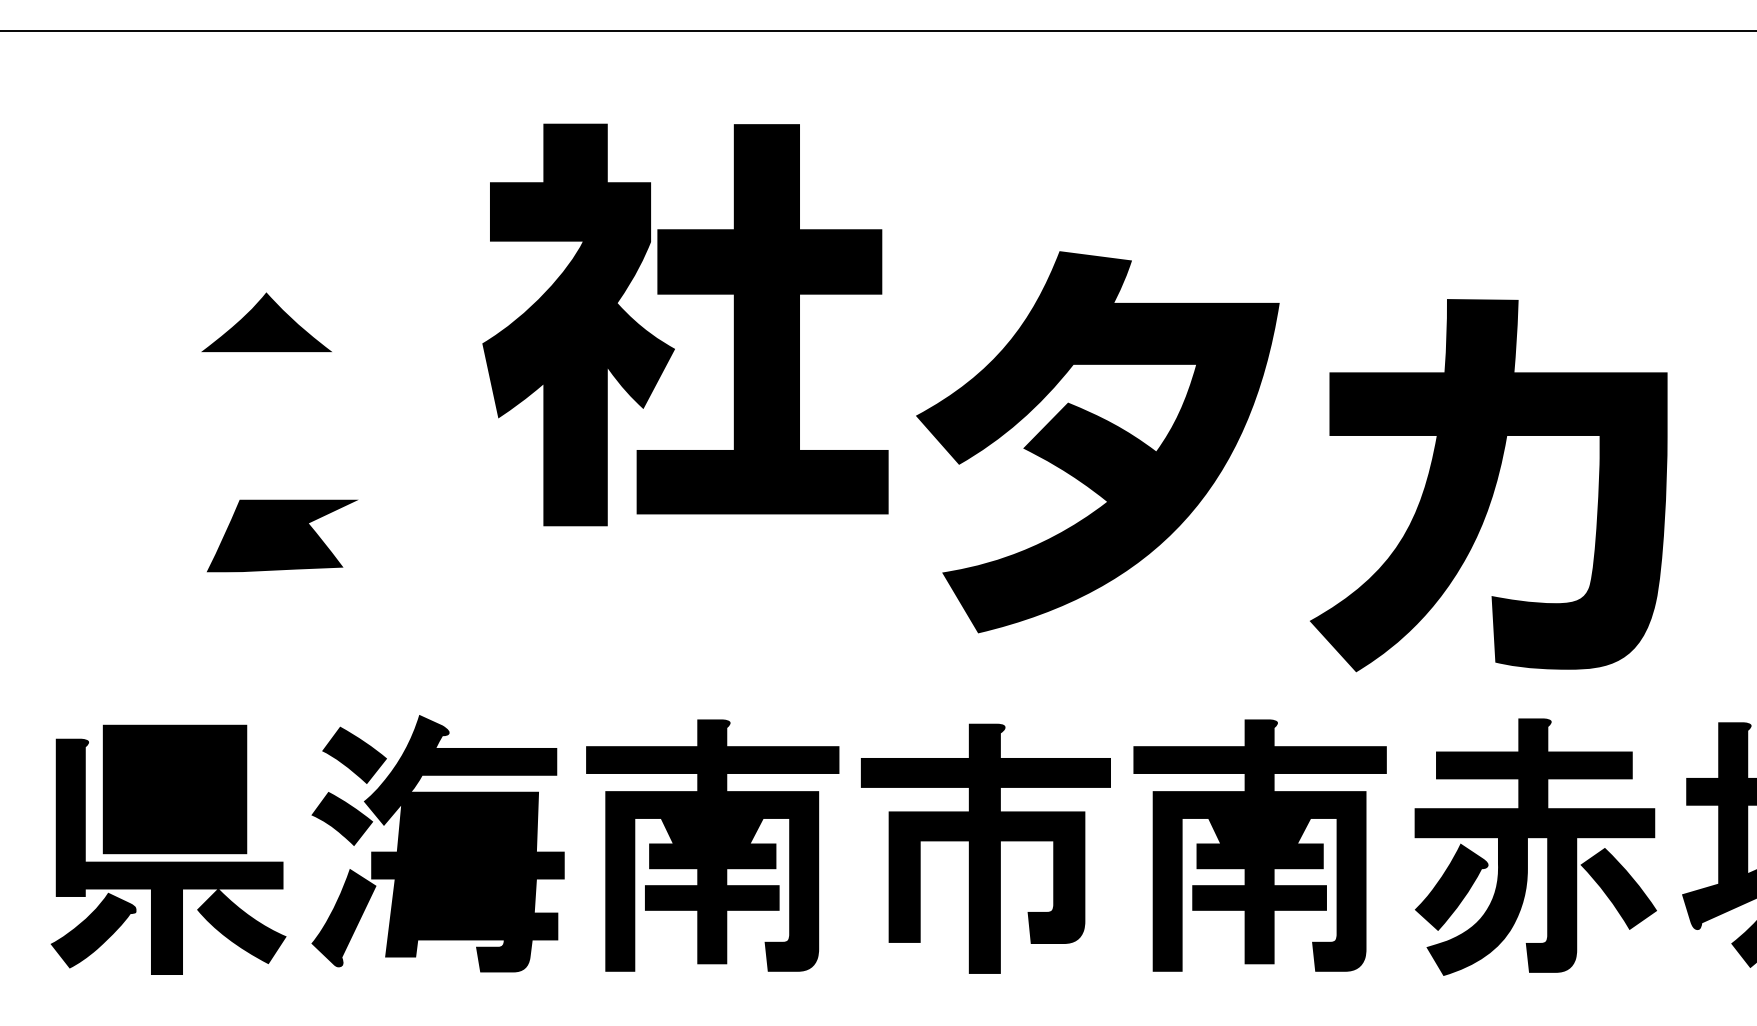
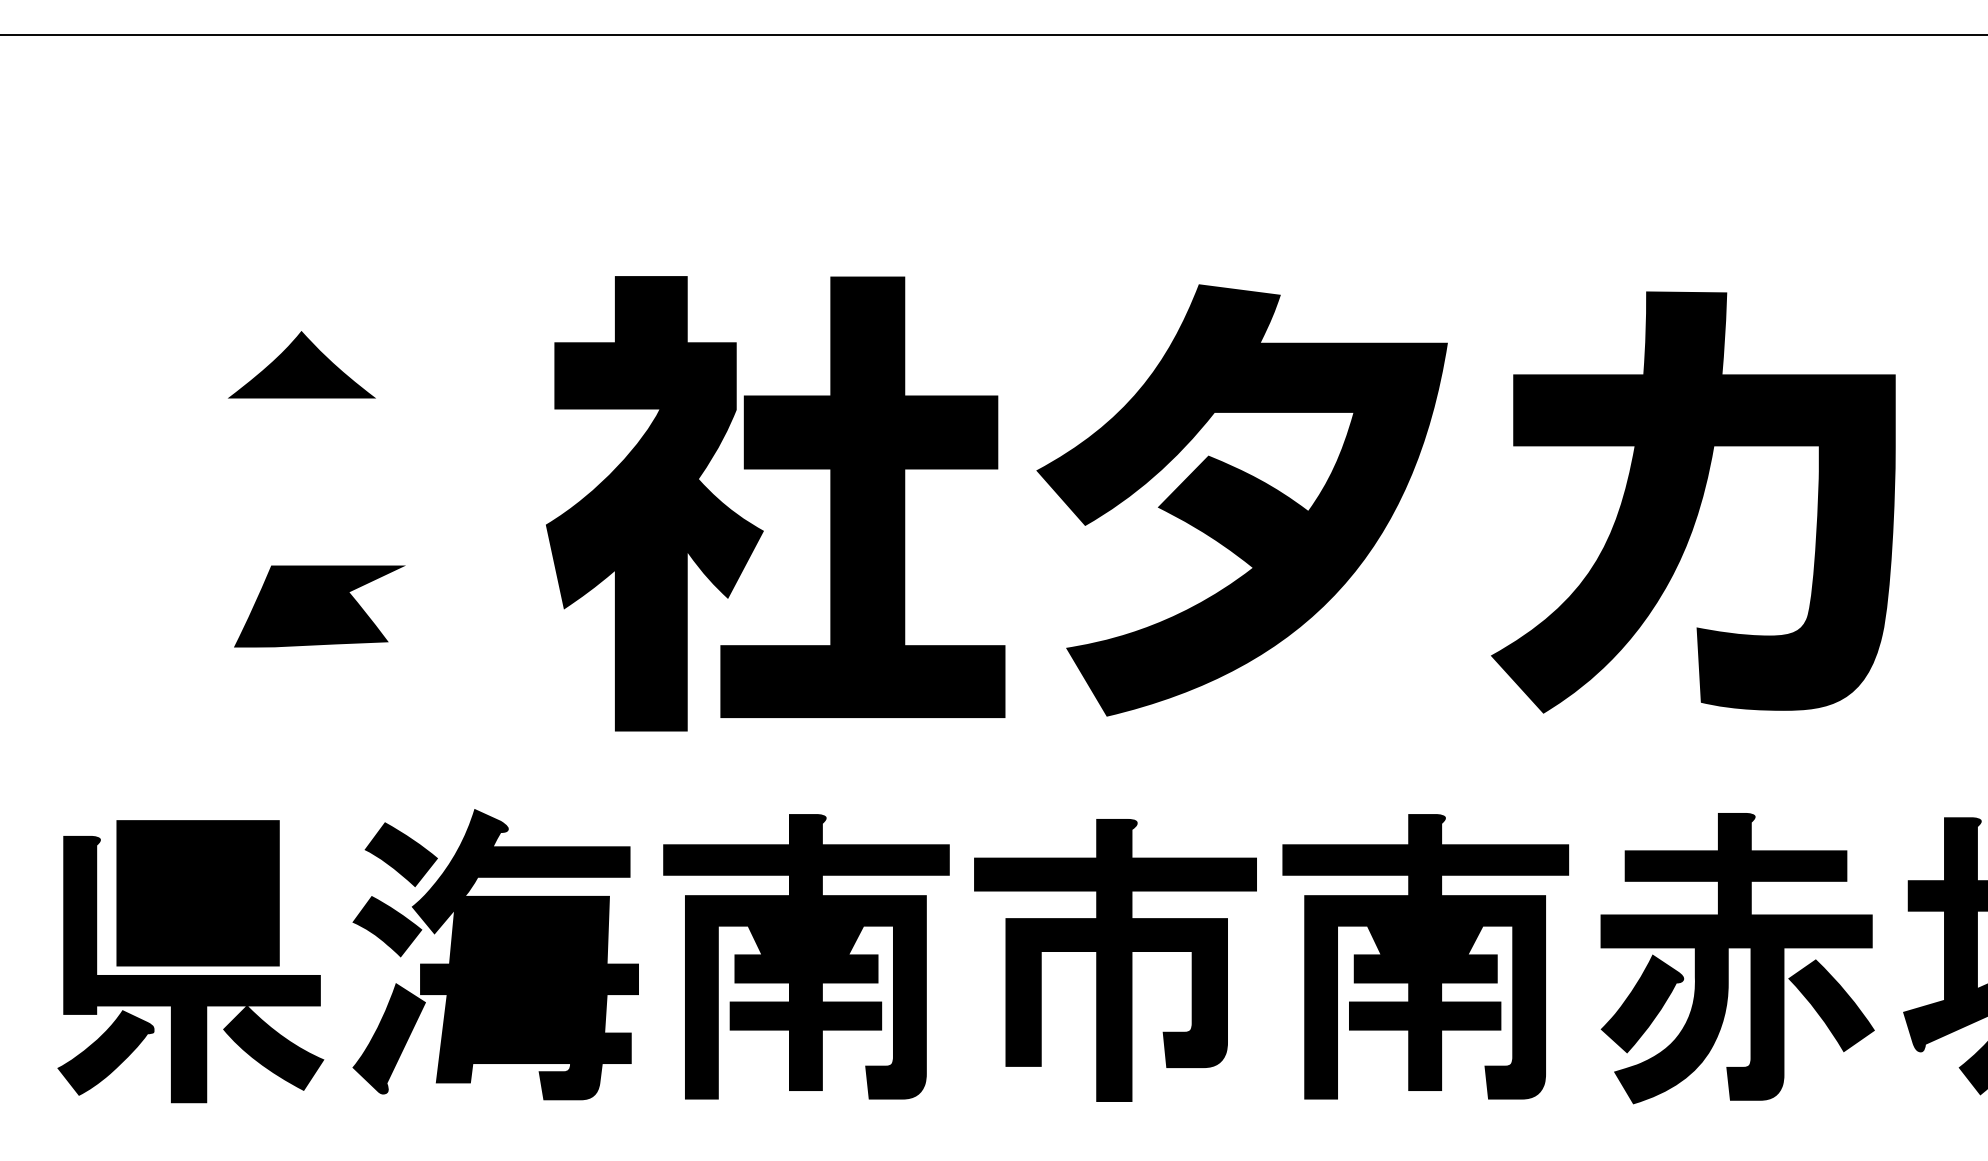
part: (672, 346) -> (760, 528), moved
part: (1488, 485) -> (1693, 502), moved

